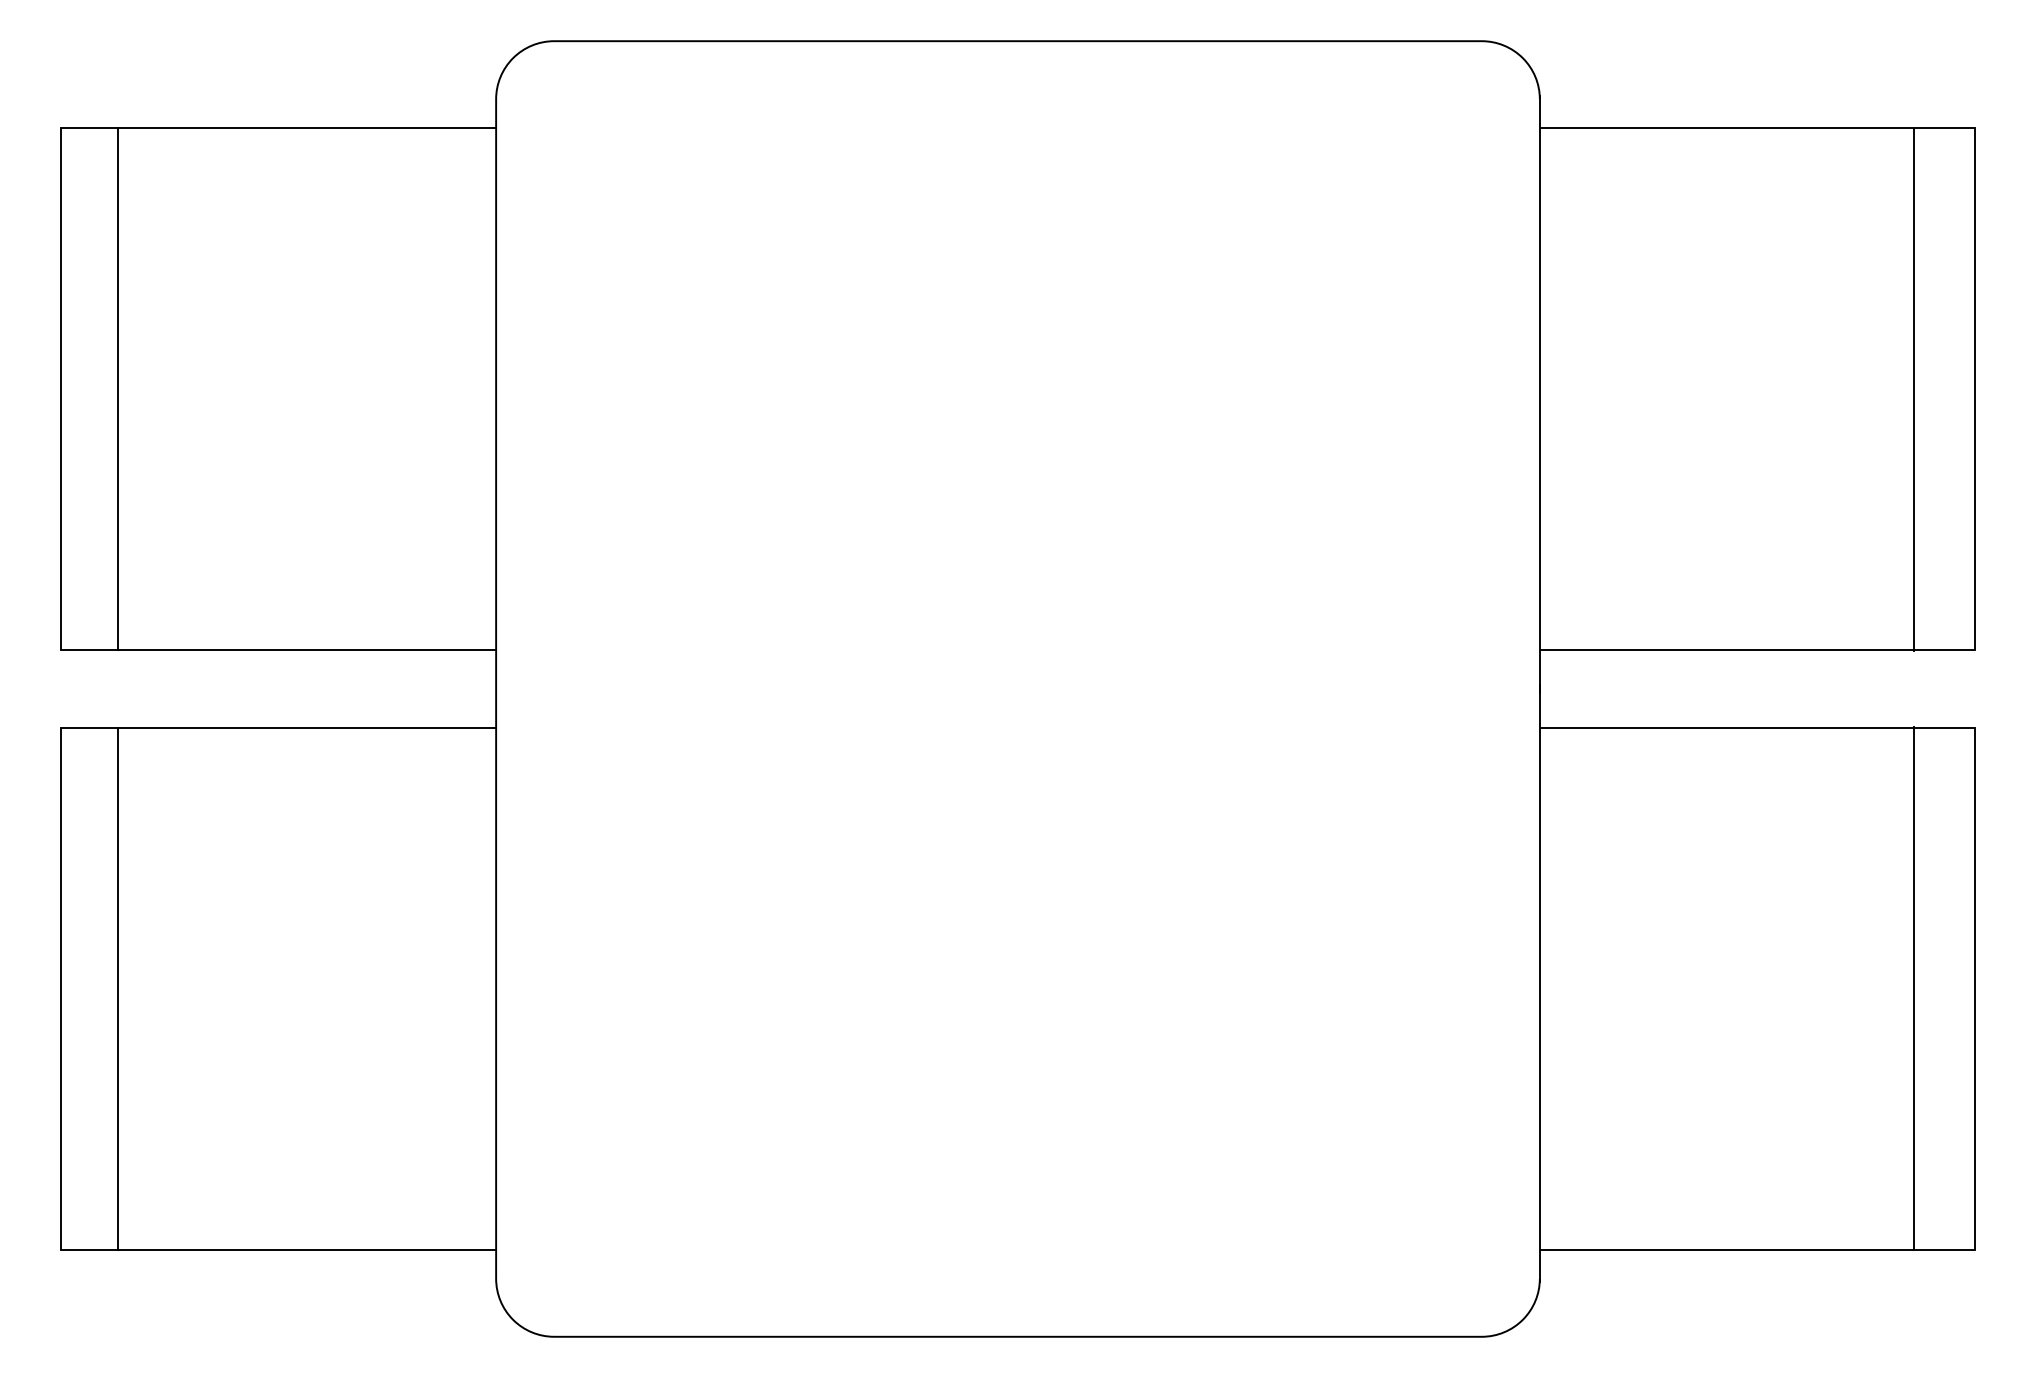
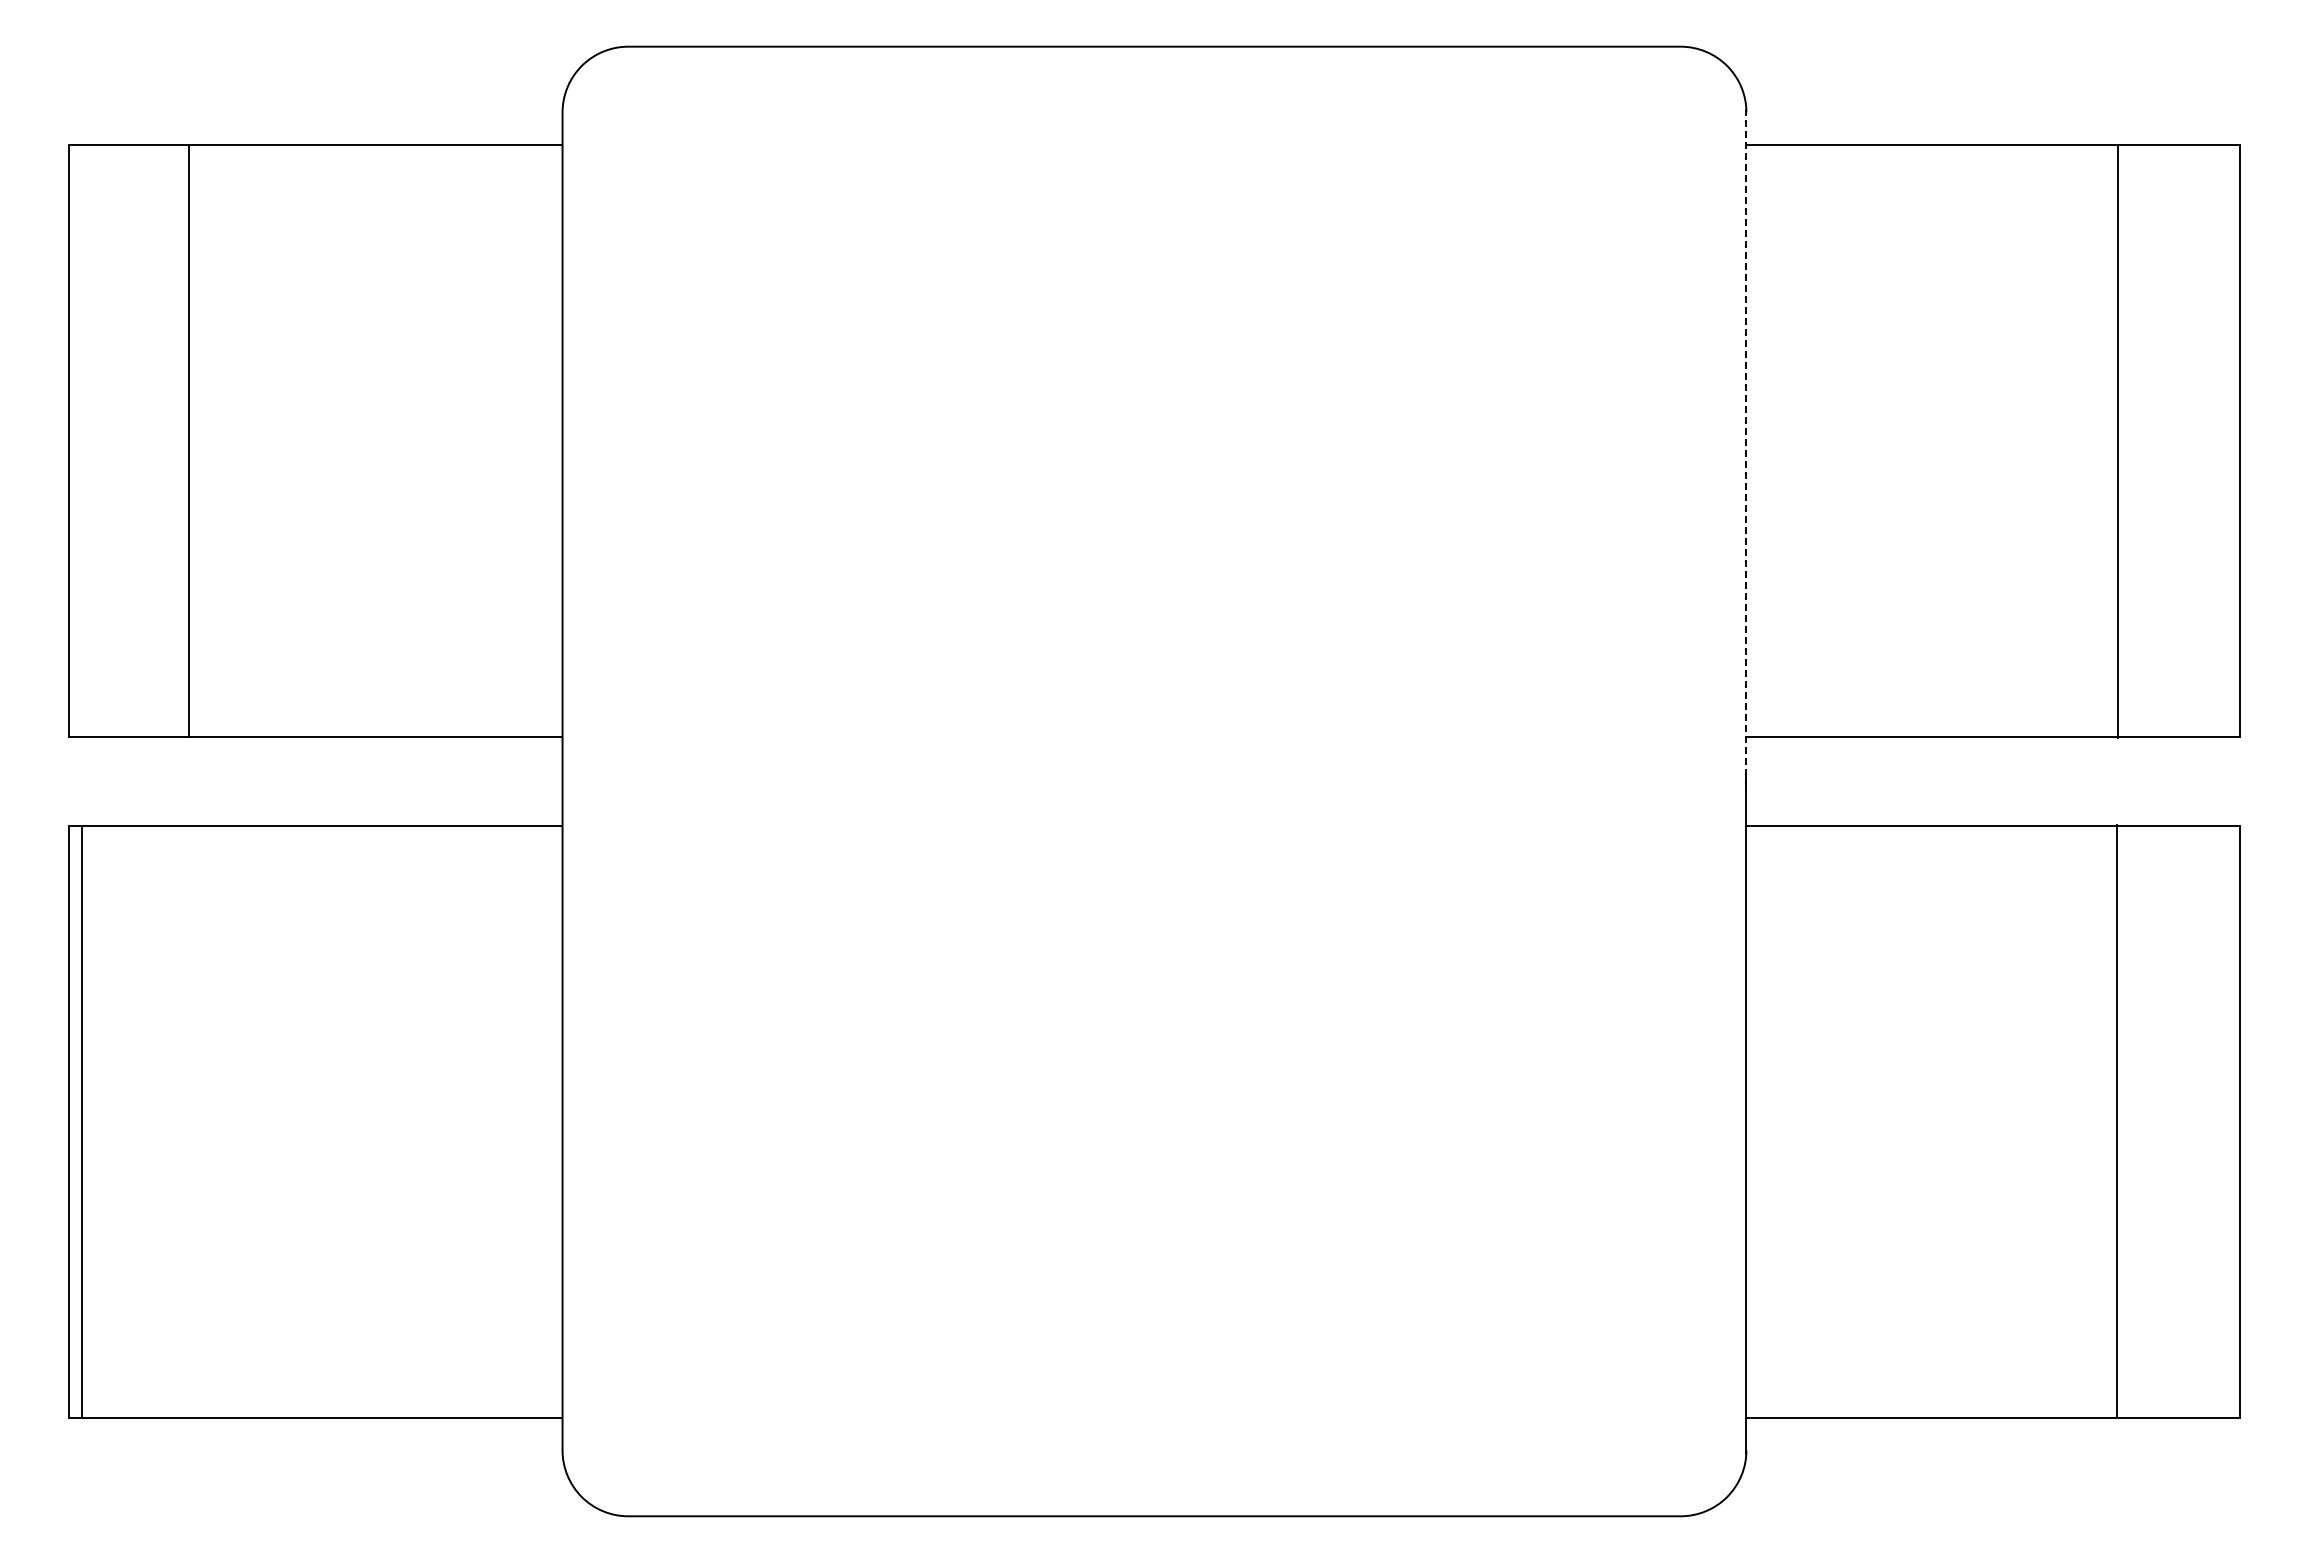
line: (117, 389) -> (188, 441), moved
line: (1913, 390) -> (2117, 442), moved
line: (1539, 394) -> (1746, 447), solid -> dashed
line: (1913, 987) -> (2116, 1120), moved
line: (117, 988) -> (81, 1121), moved

